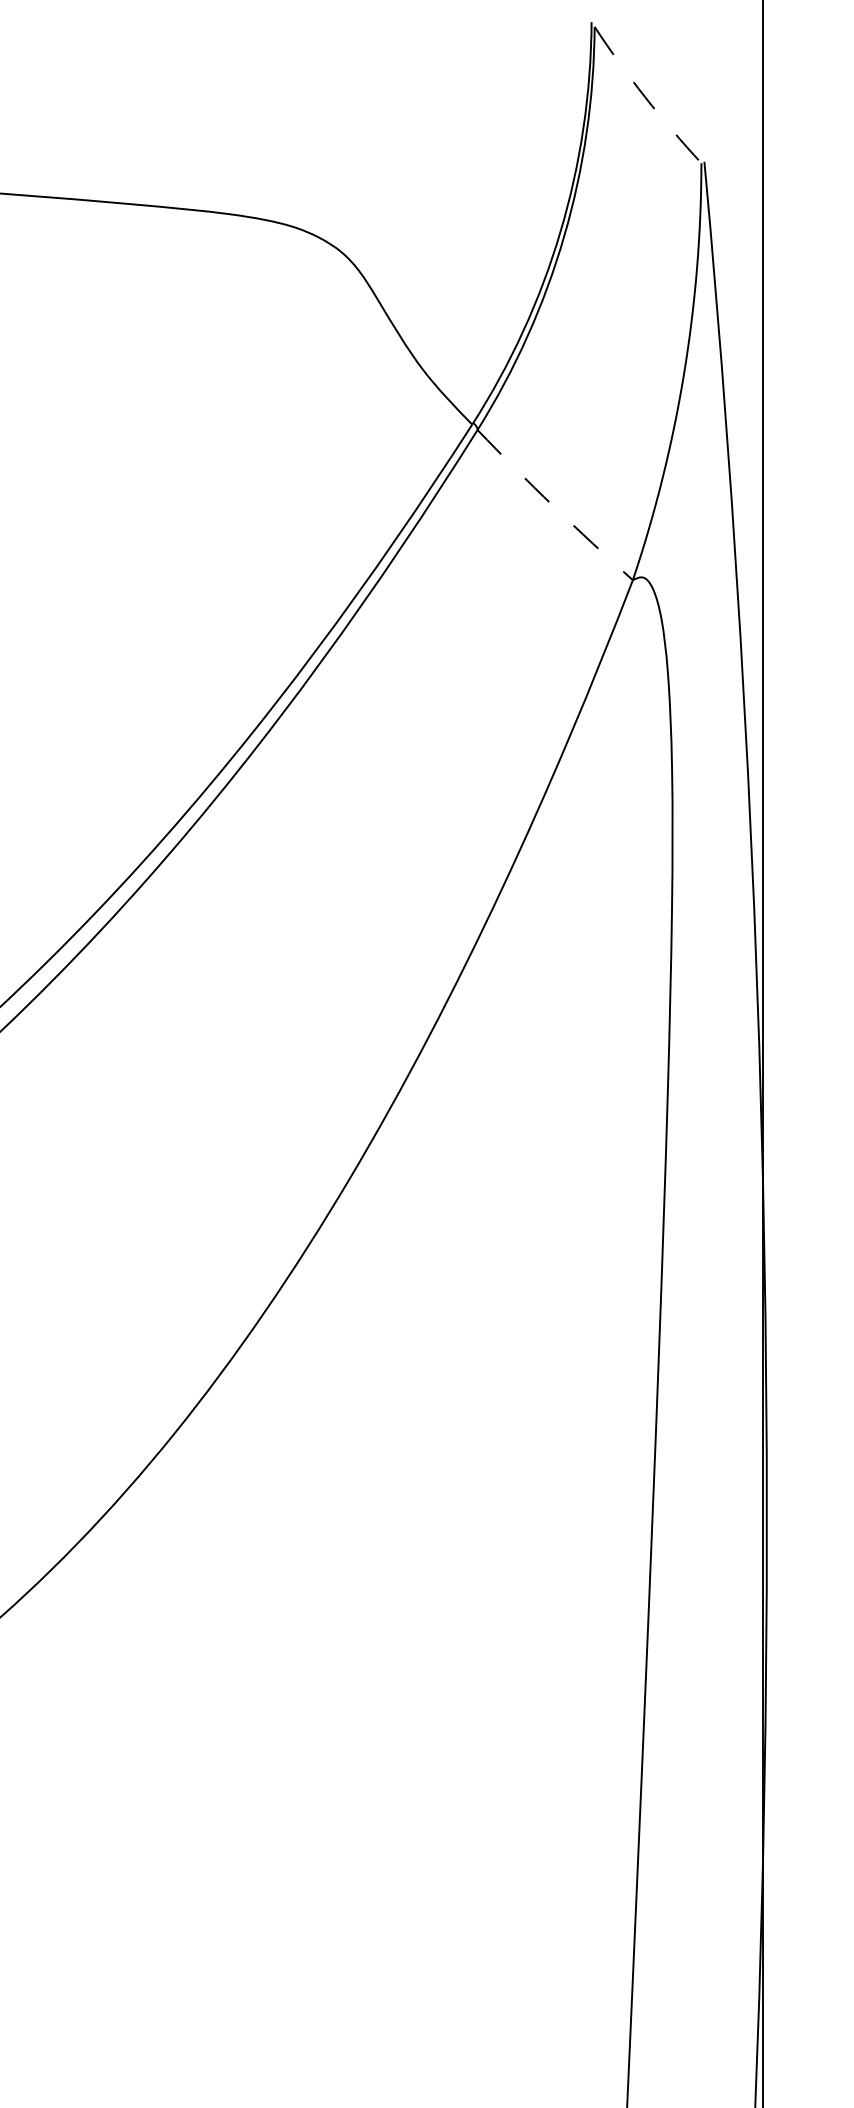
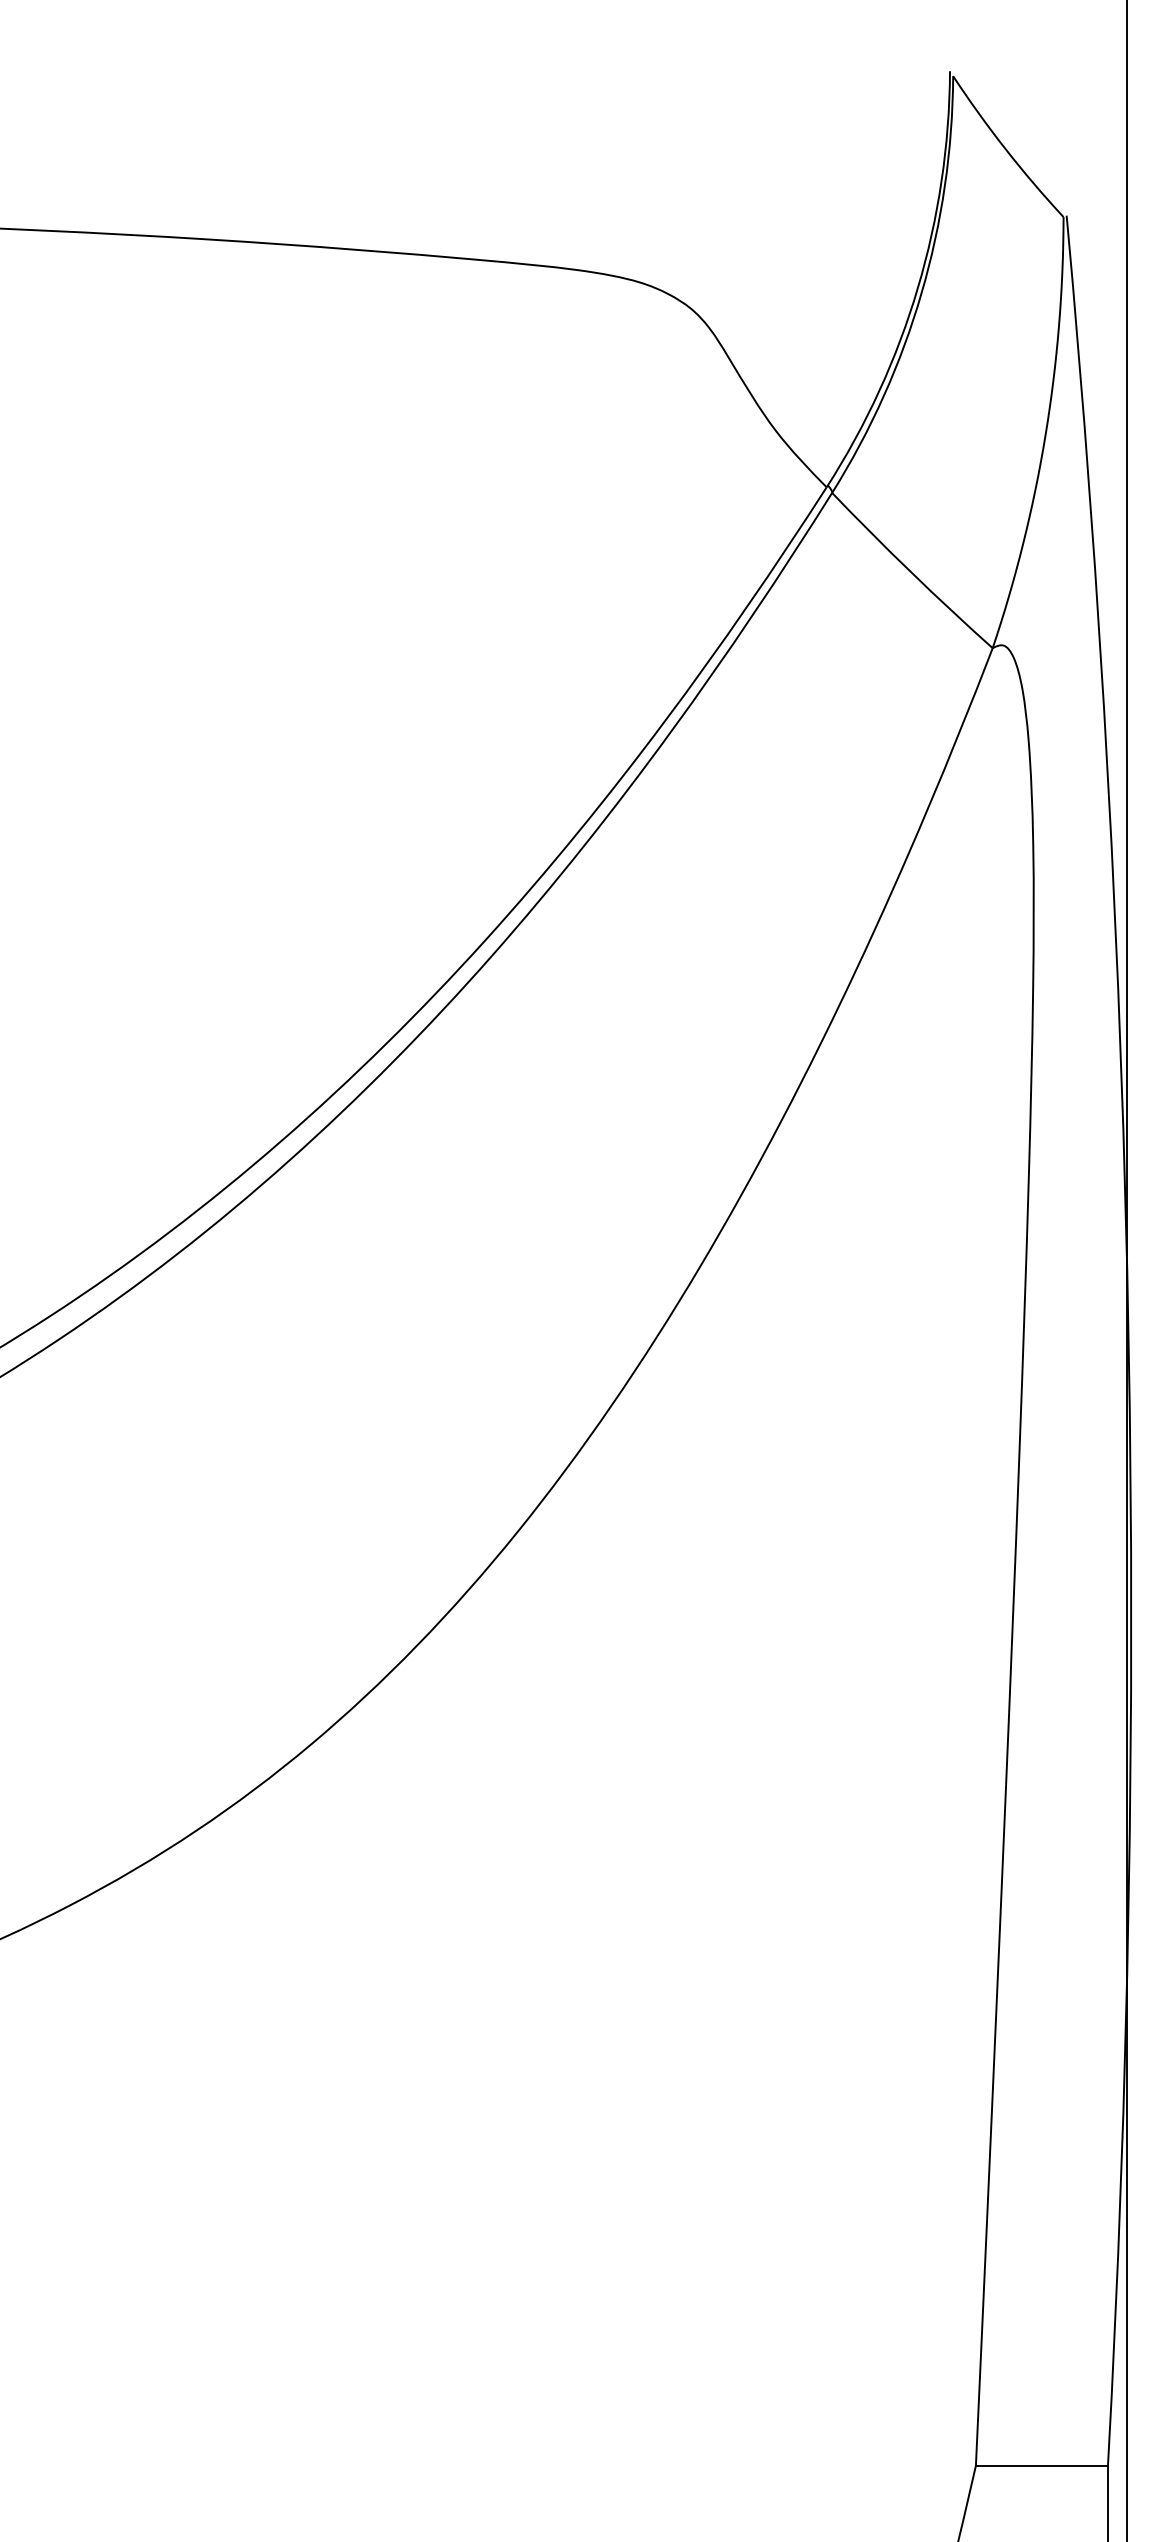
arc: (645, 96) -> (1005, 148), dashed -> solid
arc: (553, 506) -> (910, 572), dashed -> solid

